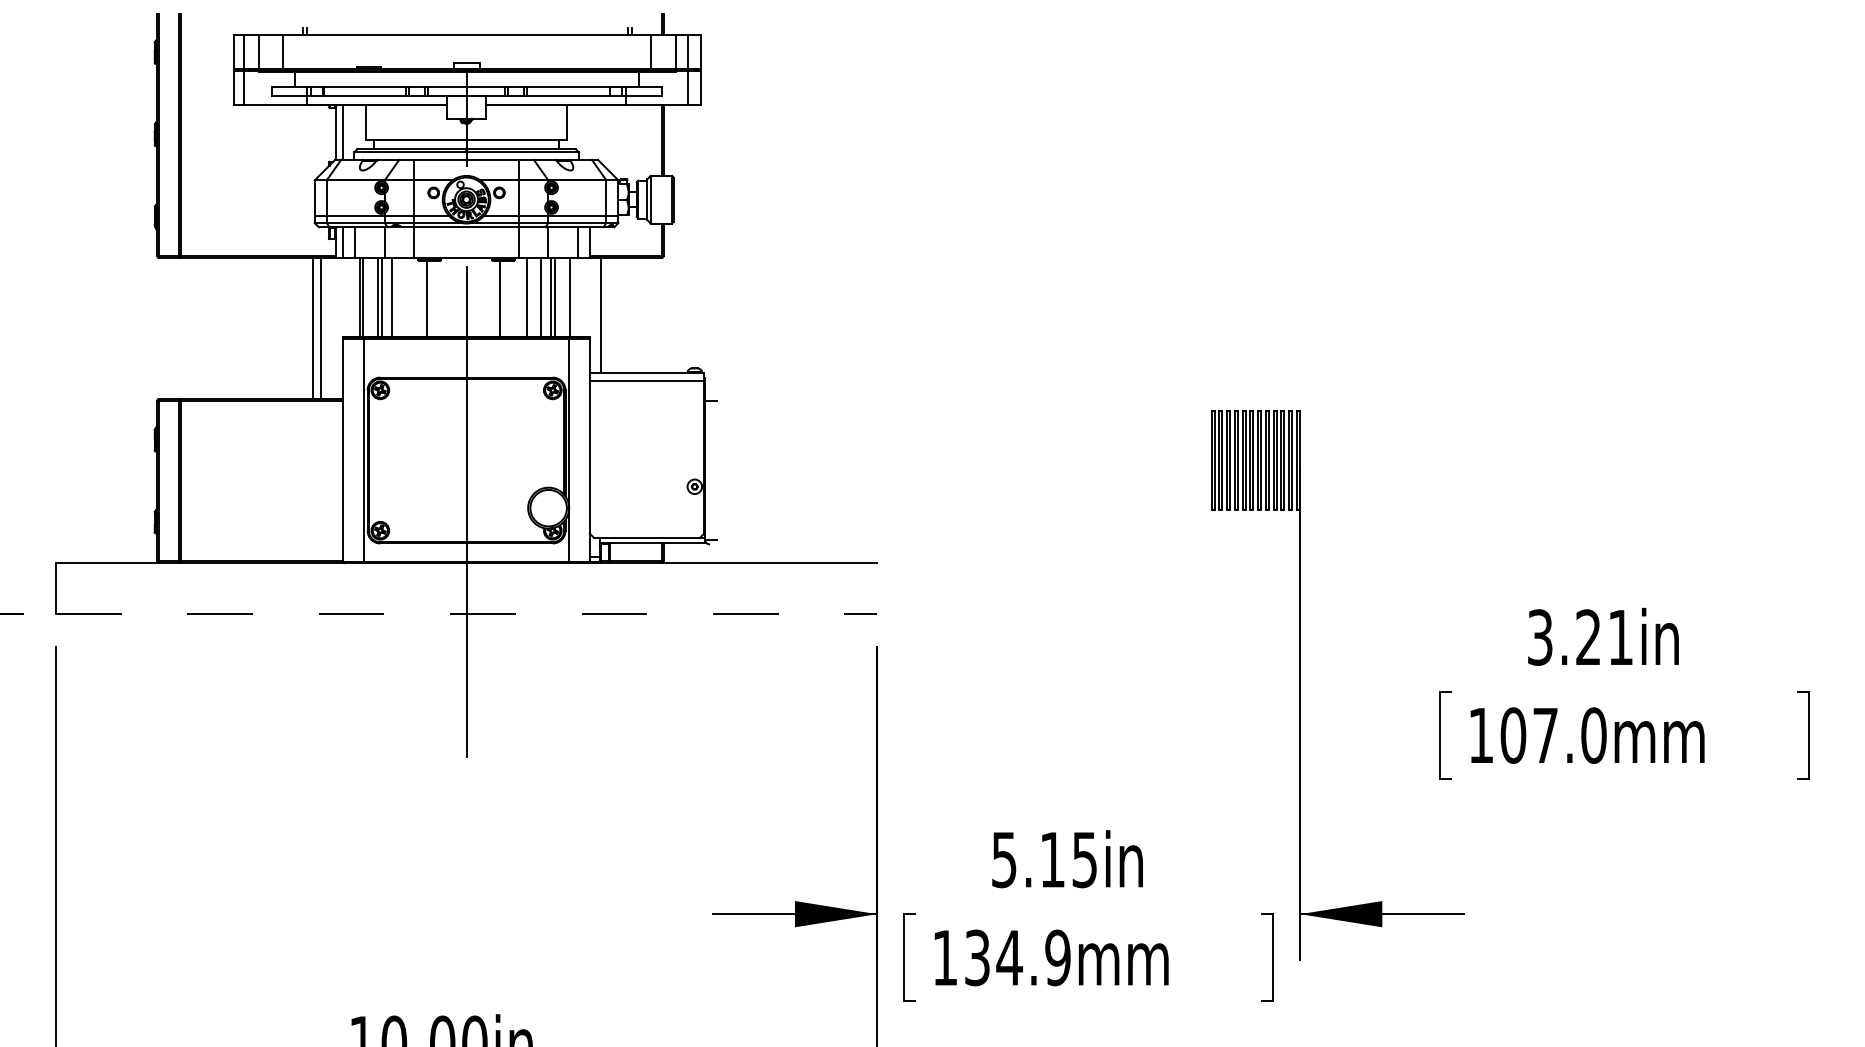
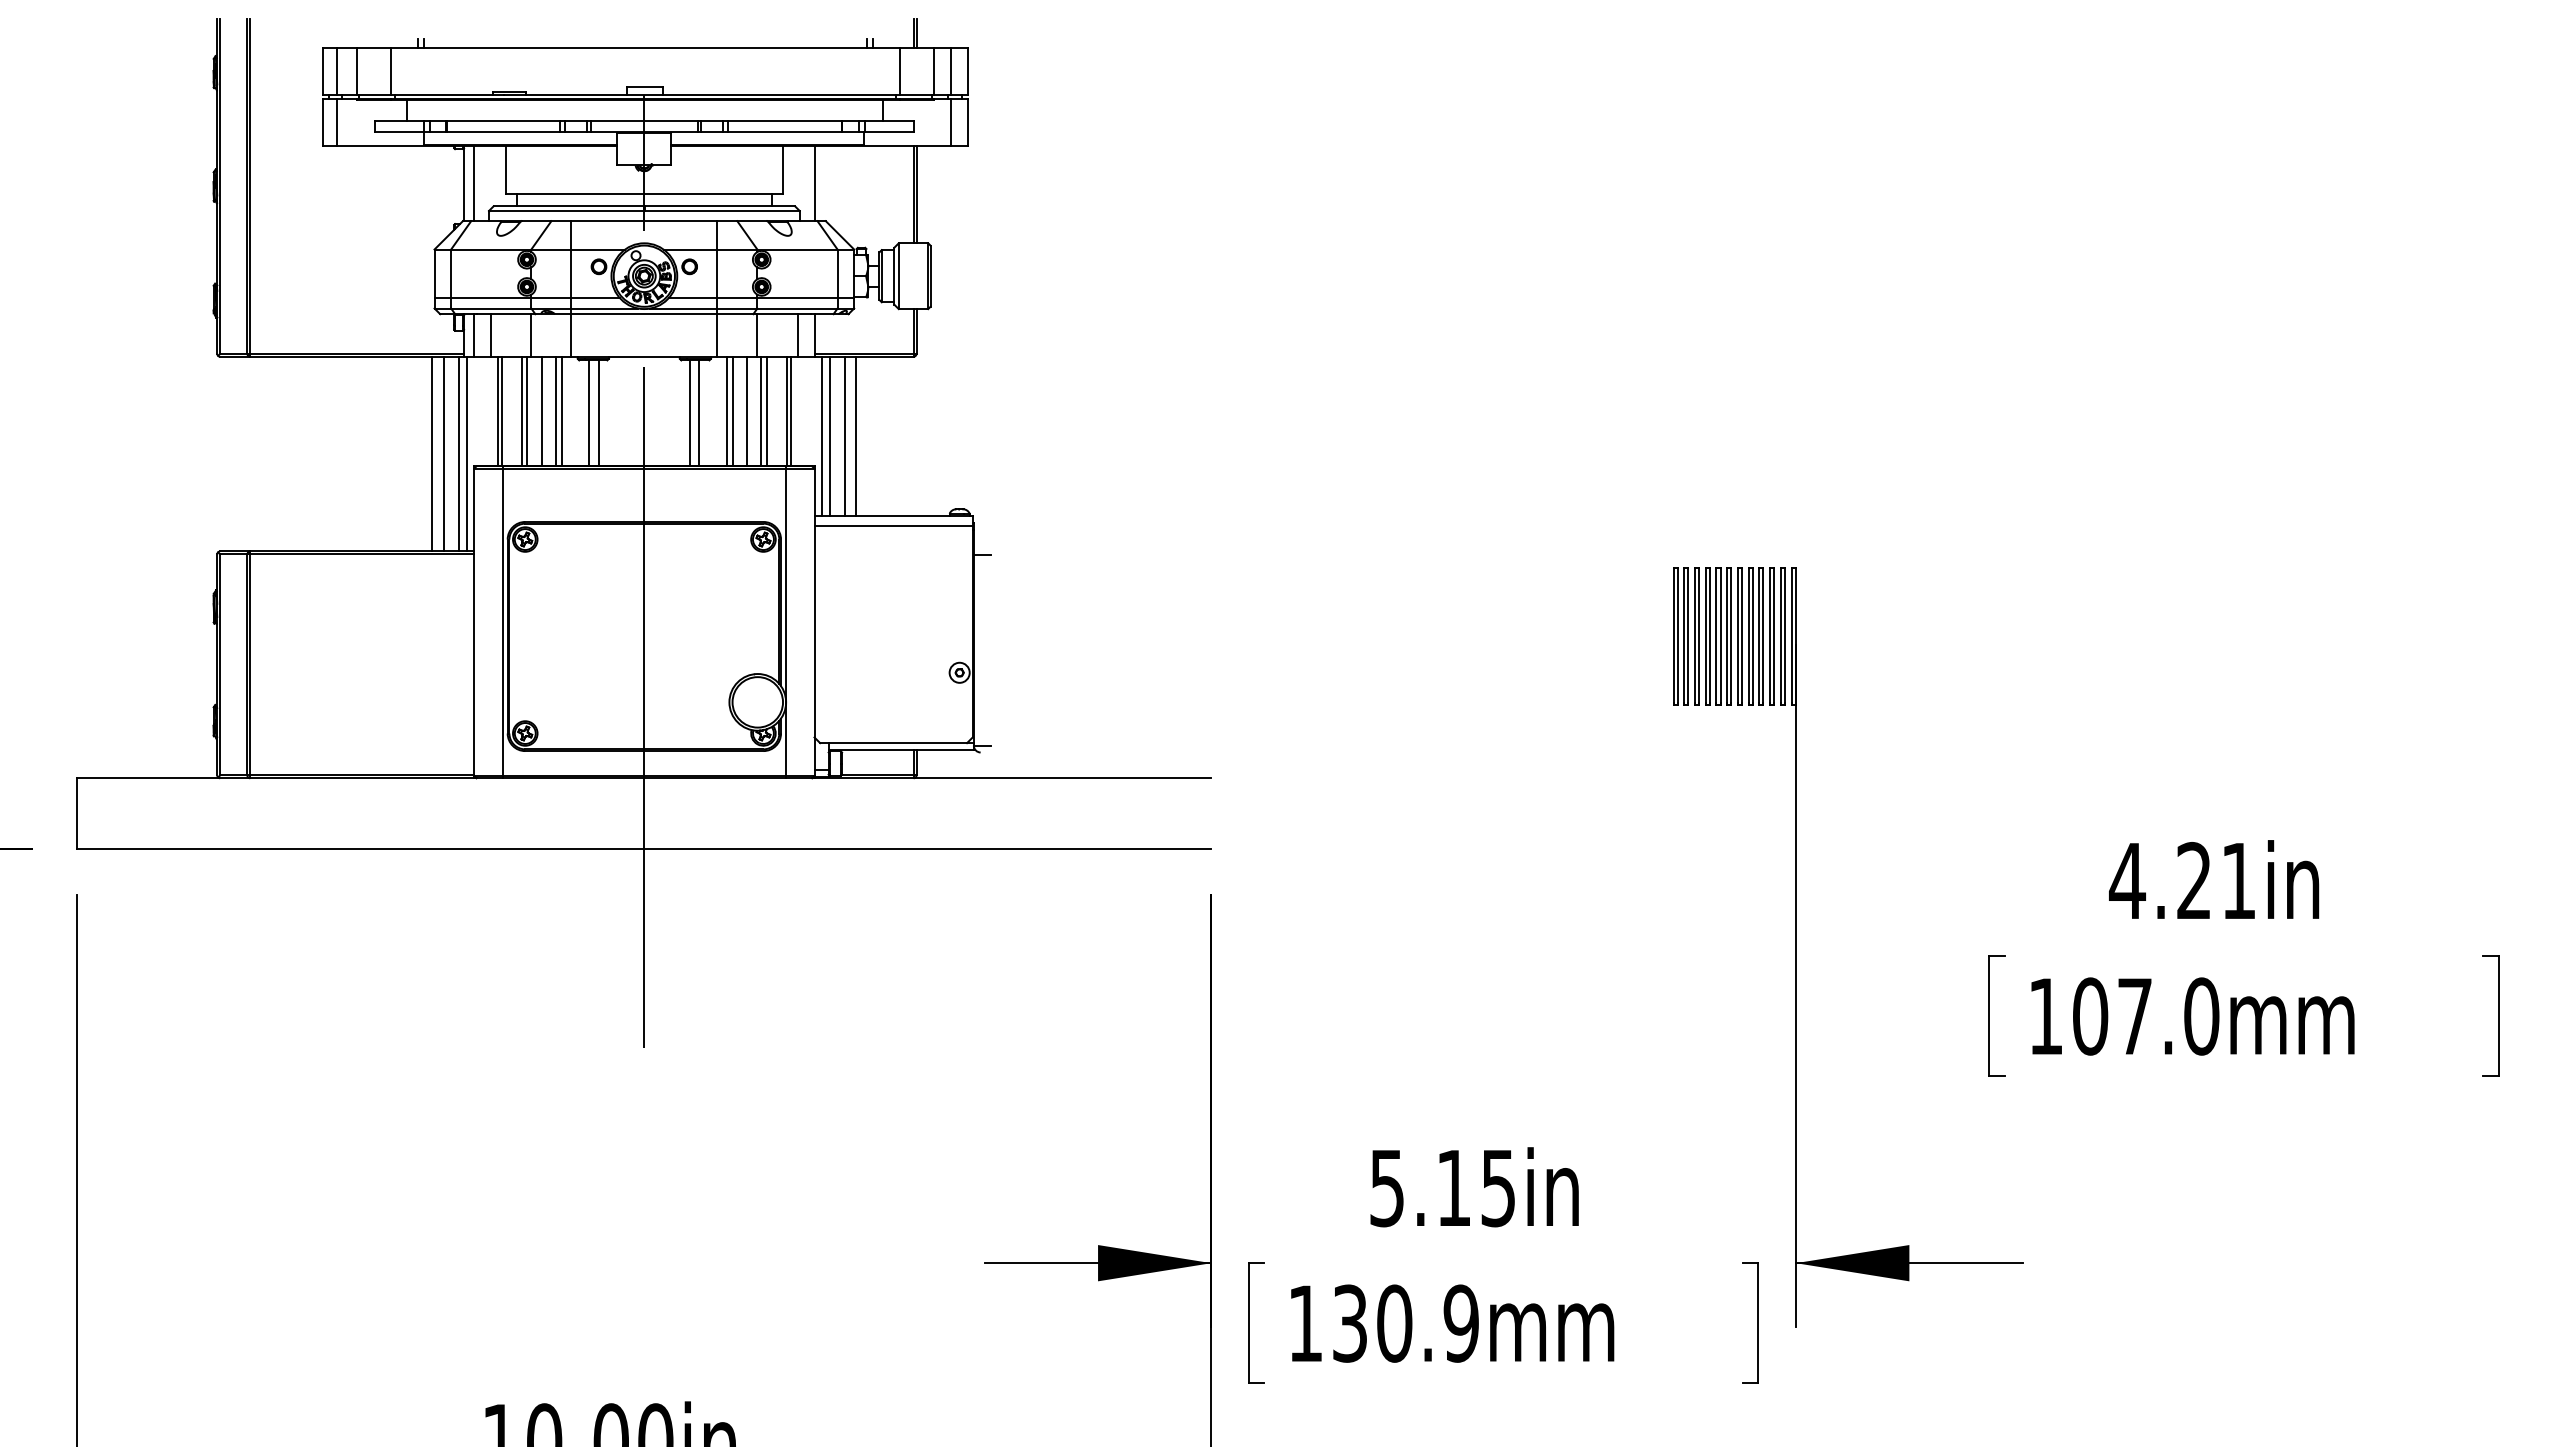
line: (589, 132) -> (814, 183), added
line: (402, 297) -> (555, 411), added
line: (406, 297) -> (561, 411), added
line: (530, 297) -> (732, 411), added
line: (573, 297) -> (791, 411), added
line: (433, 299) -> (598, 413), added
line: (506, 299) -> (699, 413), added
line: (594, 315) -> (821, 435), added
line: (612, 315) -> (845, 435), added
line: (620, 315) -> (856, 435), added
line: (332, 328) -> (458, 453), added
line: (337, 328) -> (466, 453), added
line: (466, 614) -> (644, 849), dashed -> solid
text: (1540, 637) -> (2127, 881), 3.21in -> 4.21in
text: (1009, 957) -> (1394, 1323), 134.9mm -> 130.9mm

